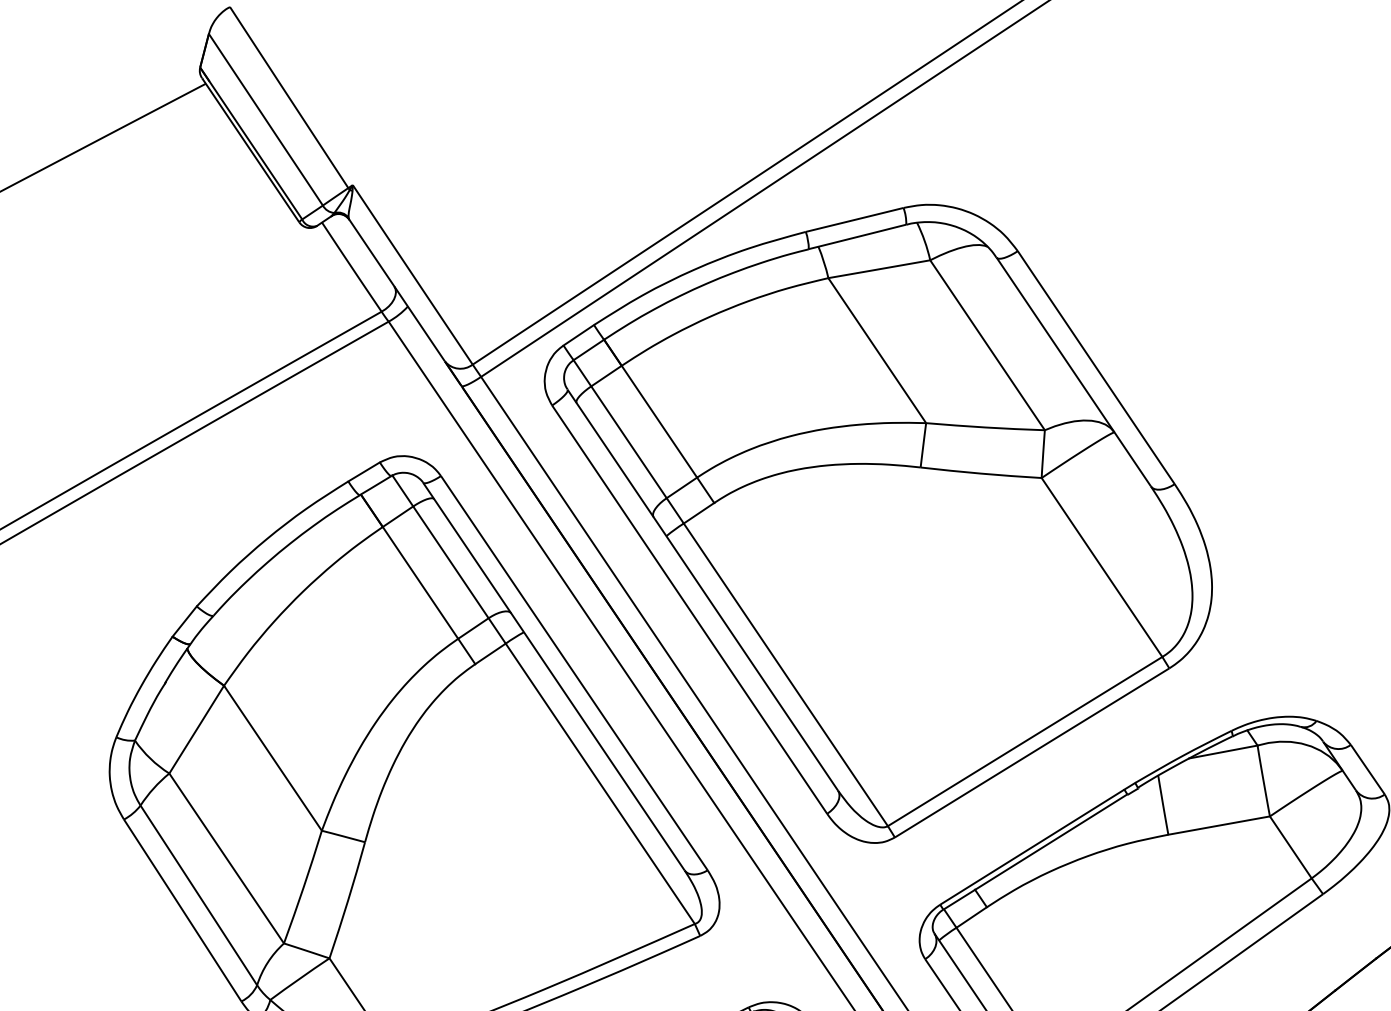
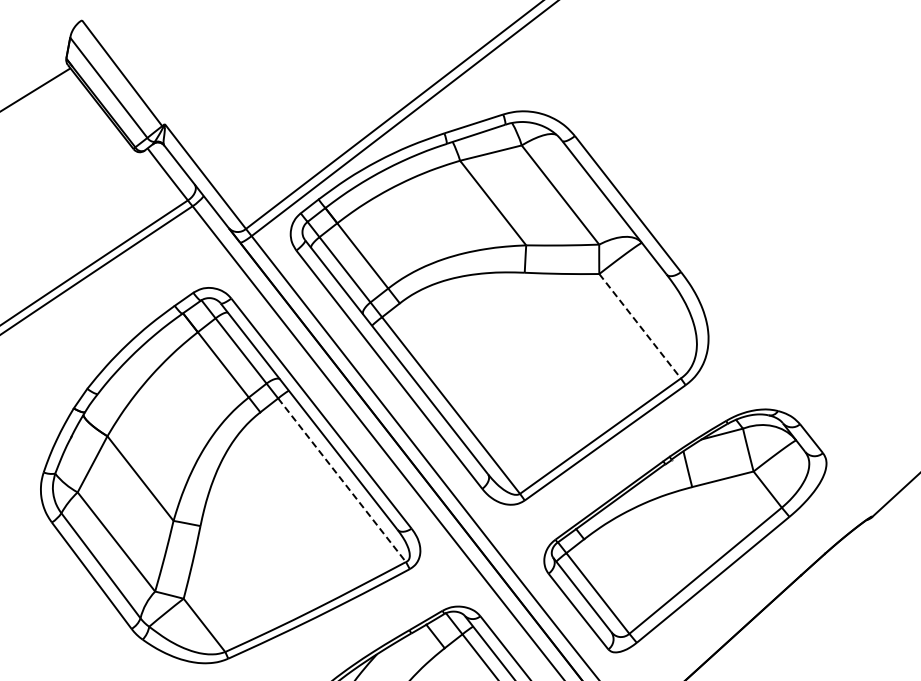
line: (1102, 567) -> (640, 326), solid -> dashed
line: (600, 784) -> (342, 480), solid -> dashed

